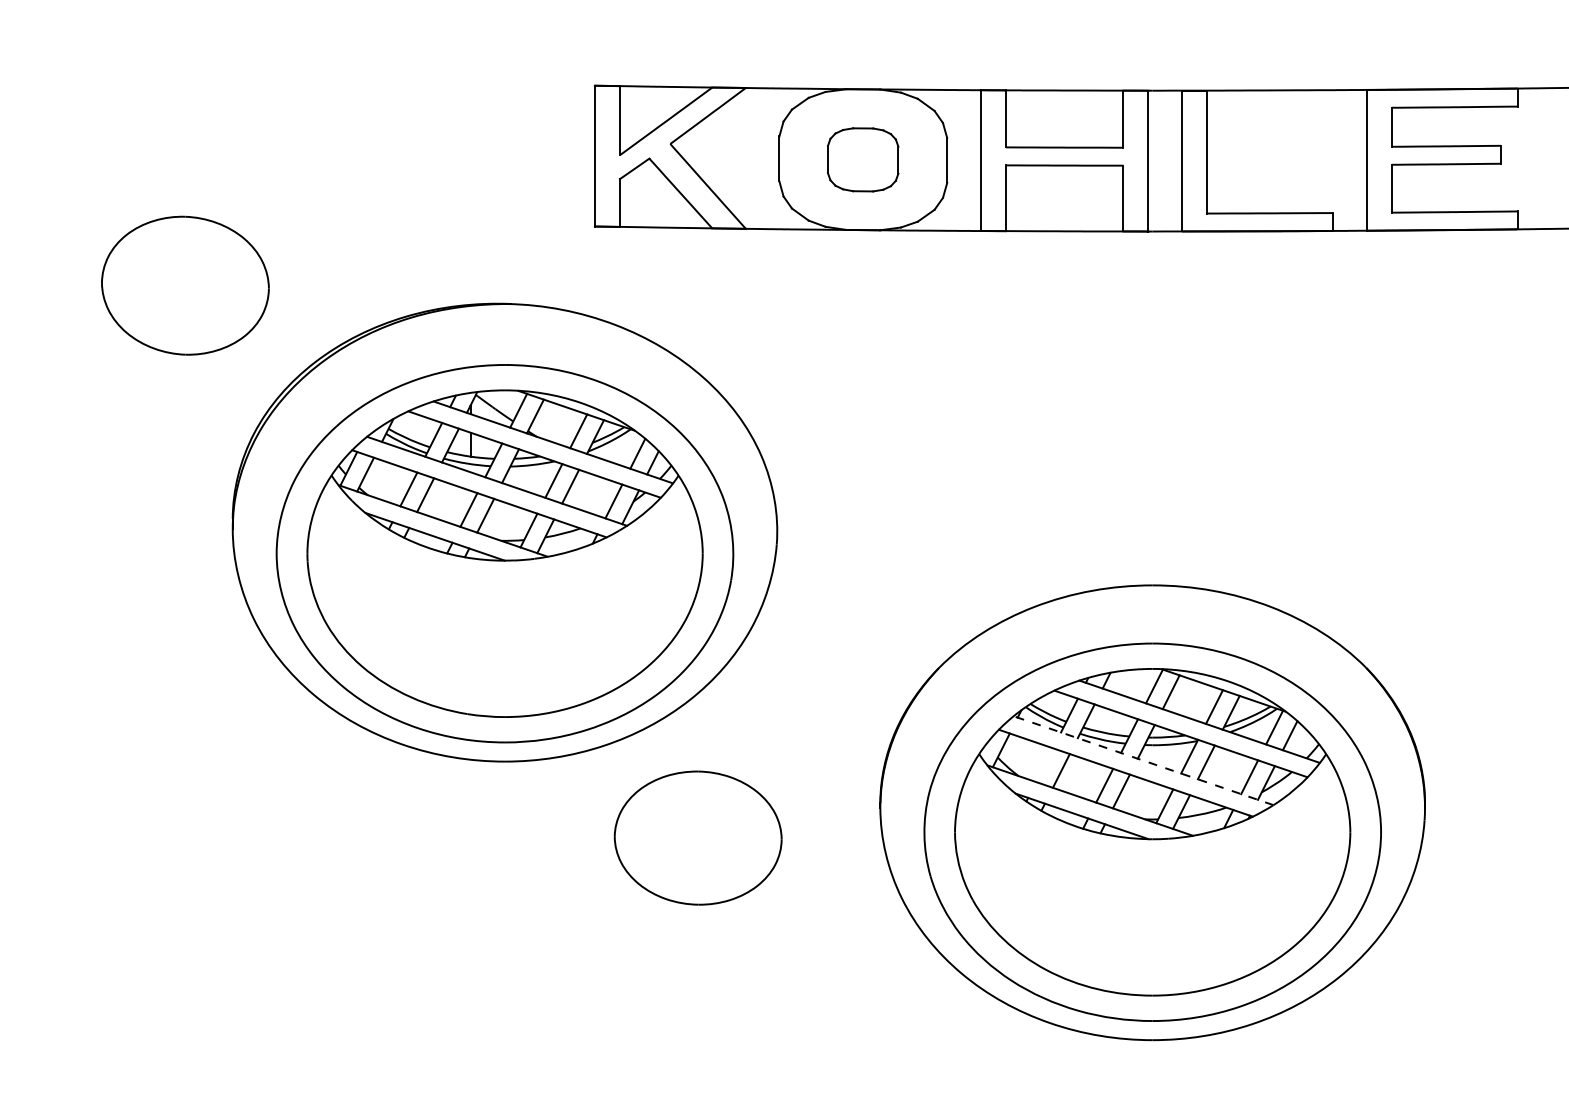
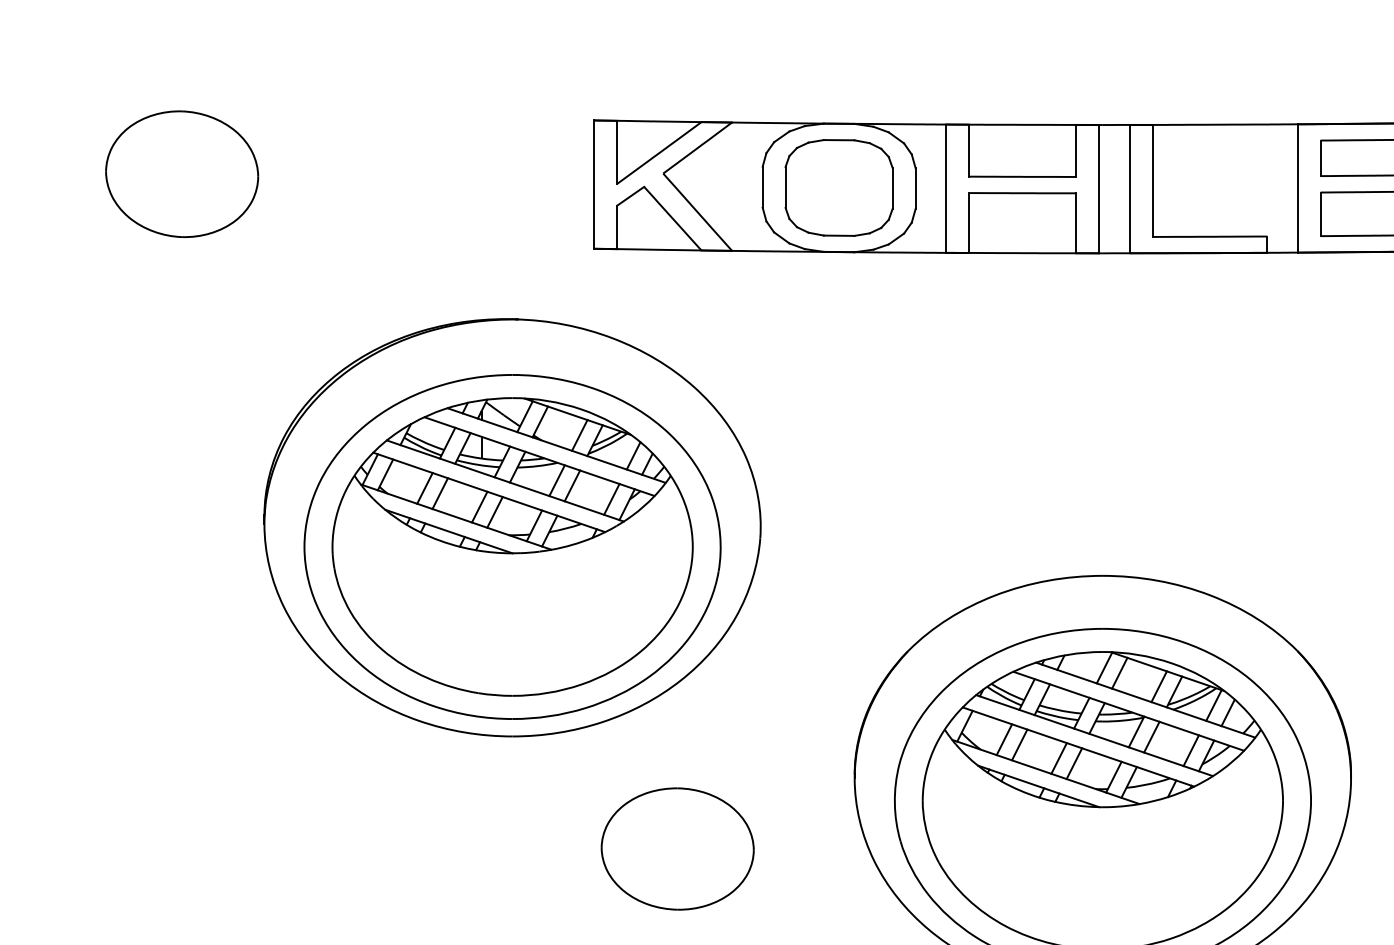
part: (862, 159) -> (838, 187), size x1.67
part: (185, 285) -> (182, 174), moved
line: (1143, 760) -> (1094, 735), dashed -> solid
line: (1044, 765) -> (1004, 740), added
part: (697, 837) -> (677, 848), moved

